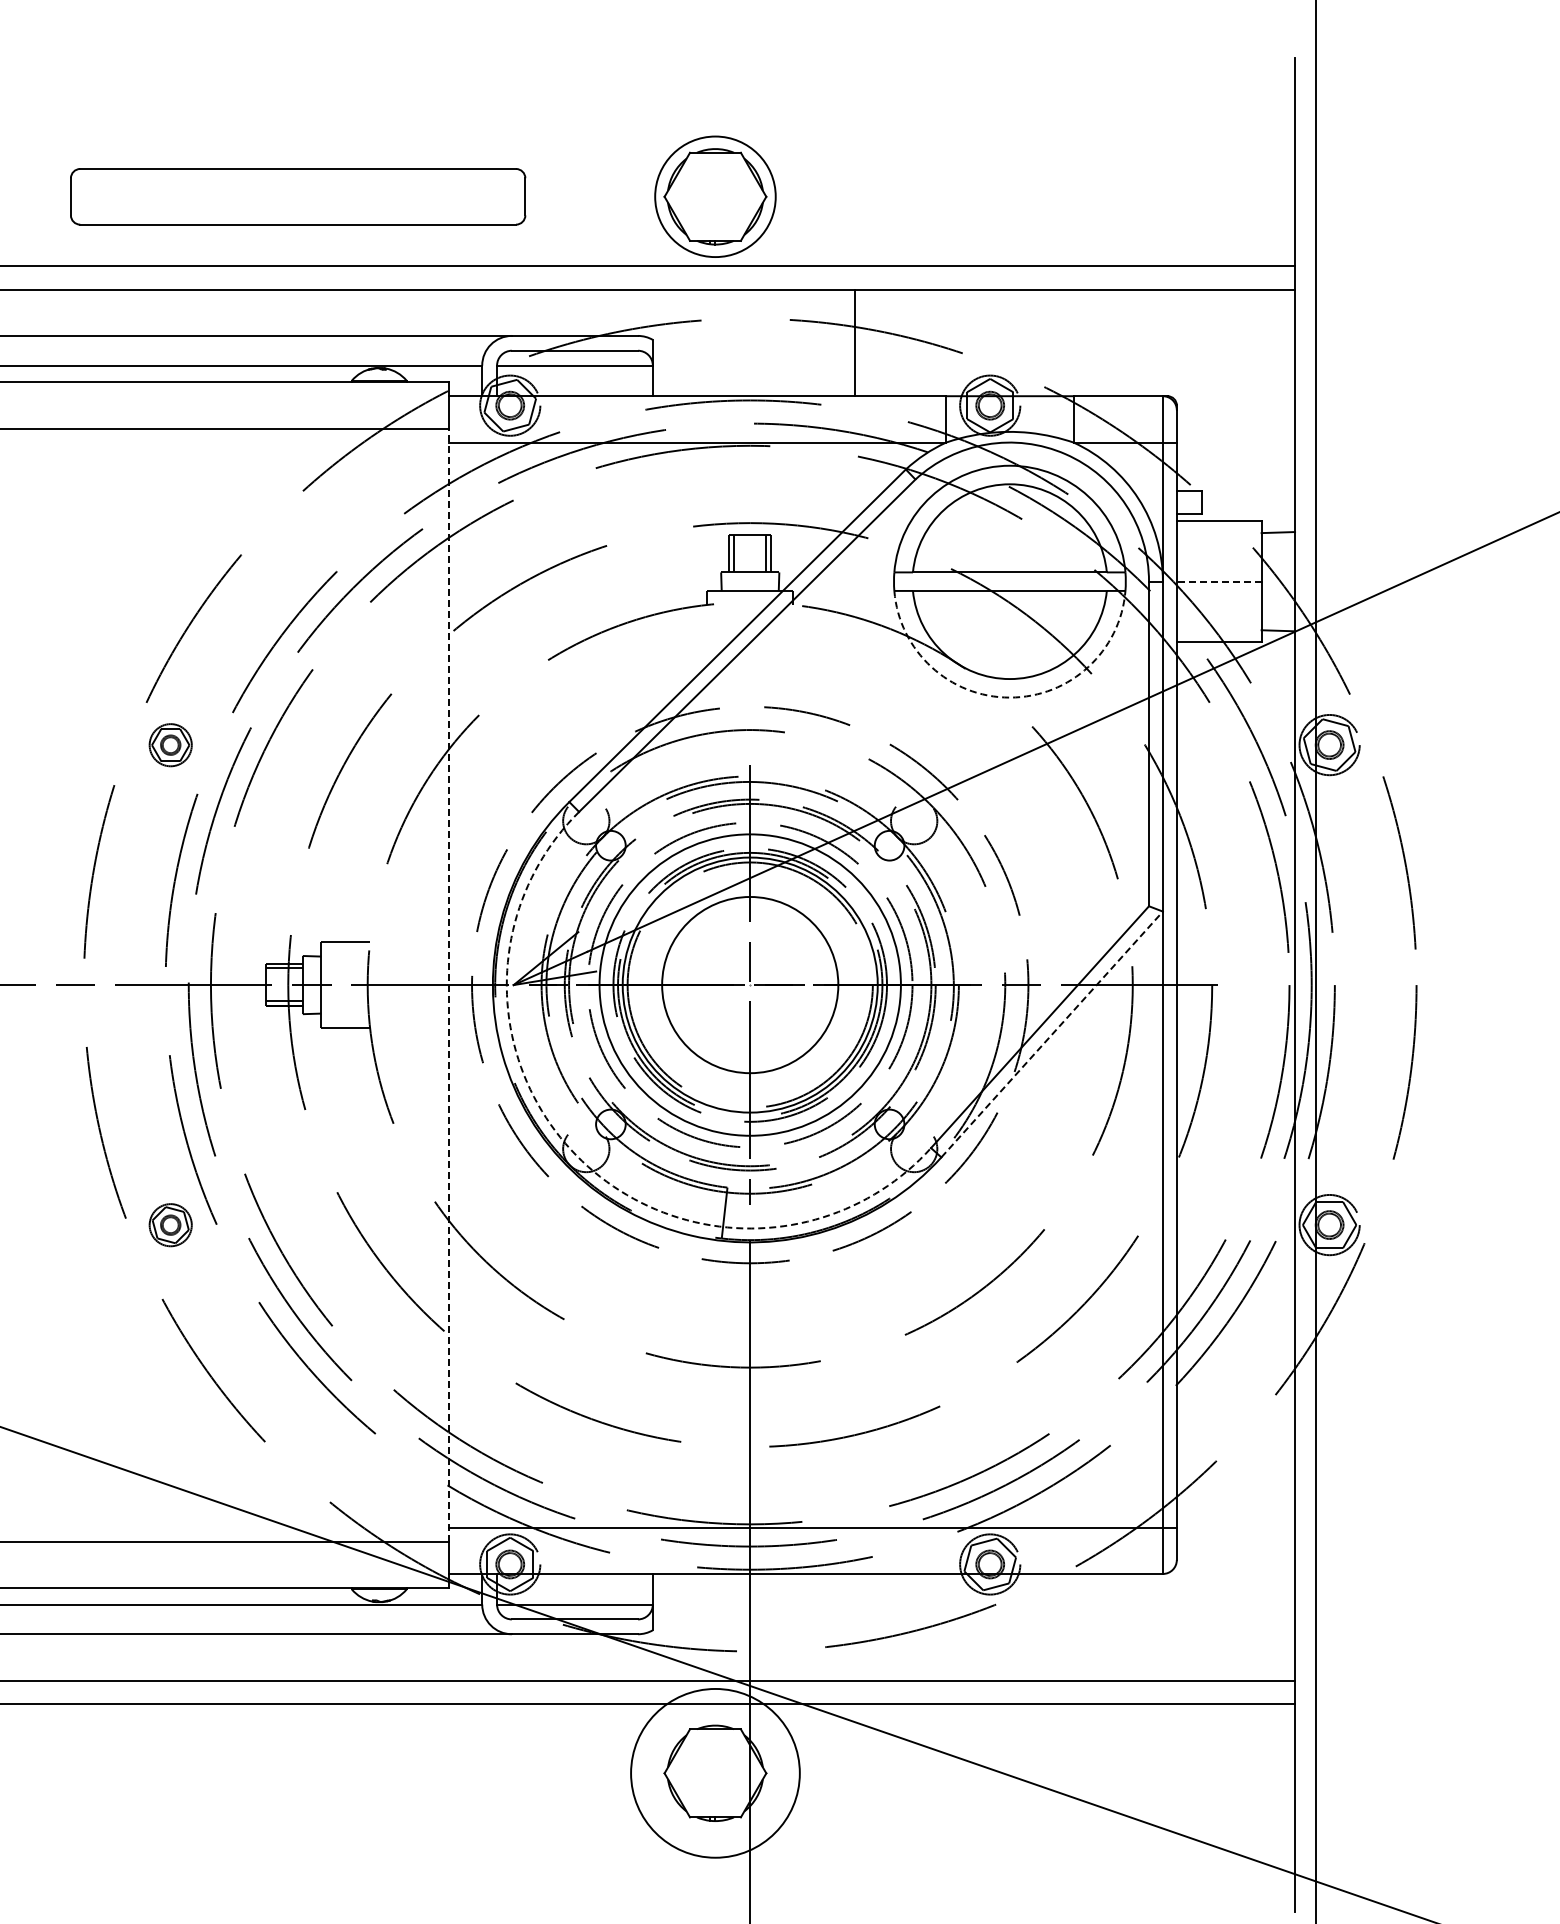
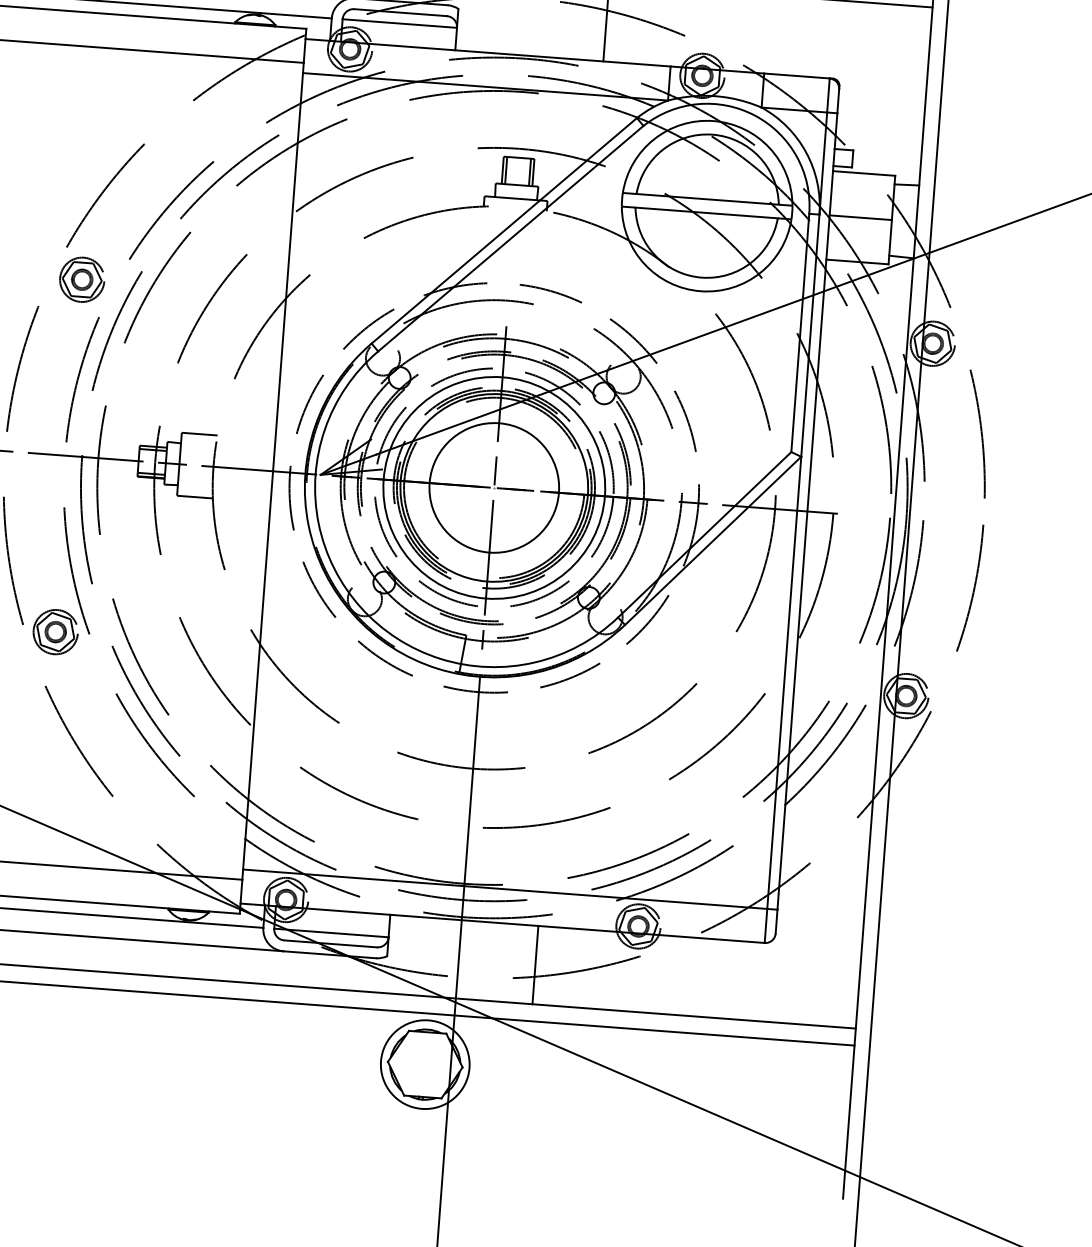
line: (1218, 581) -> (860, 217), dashed -> solid
arc: (1009, 697) -> (700, 291), dashed -> solid
part: (170, 745) -> (81, 280), size x1.43
line: (448, 984) -> (272, 470), dashed -> solid
line: (1052, 1034) -> (713, 540), dashed -> solid
arc: (582, 1161) -> (361, 608), dashed -> solid
part: (170, 1225) -> (55, 632), size x1.43
line: (854, 1626) -> (535, 964), added
circle: (715, 1773) -> (425, 1064), size x0.71

